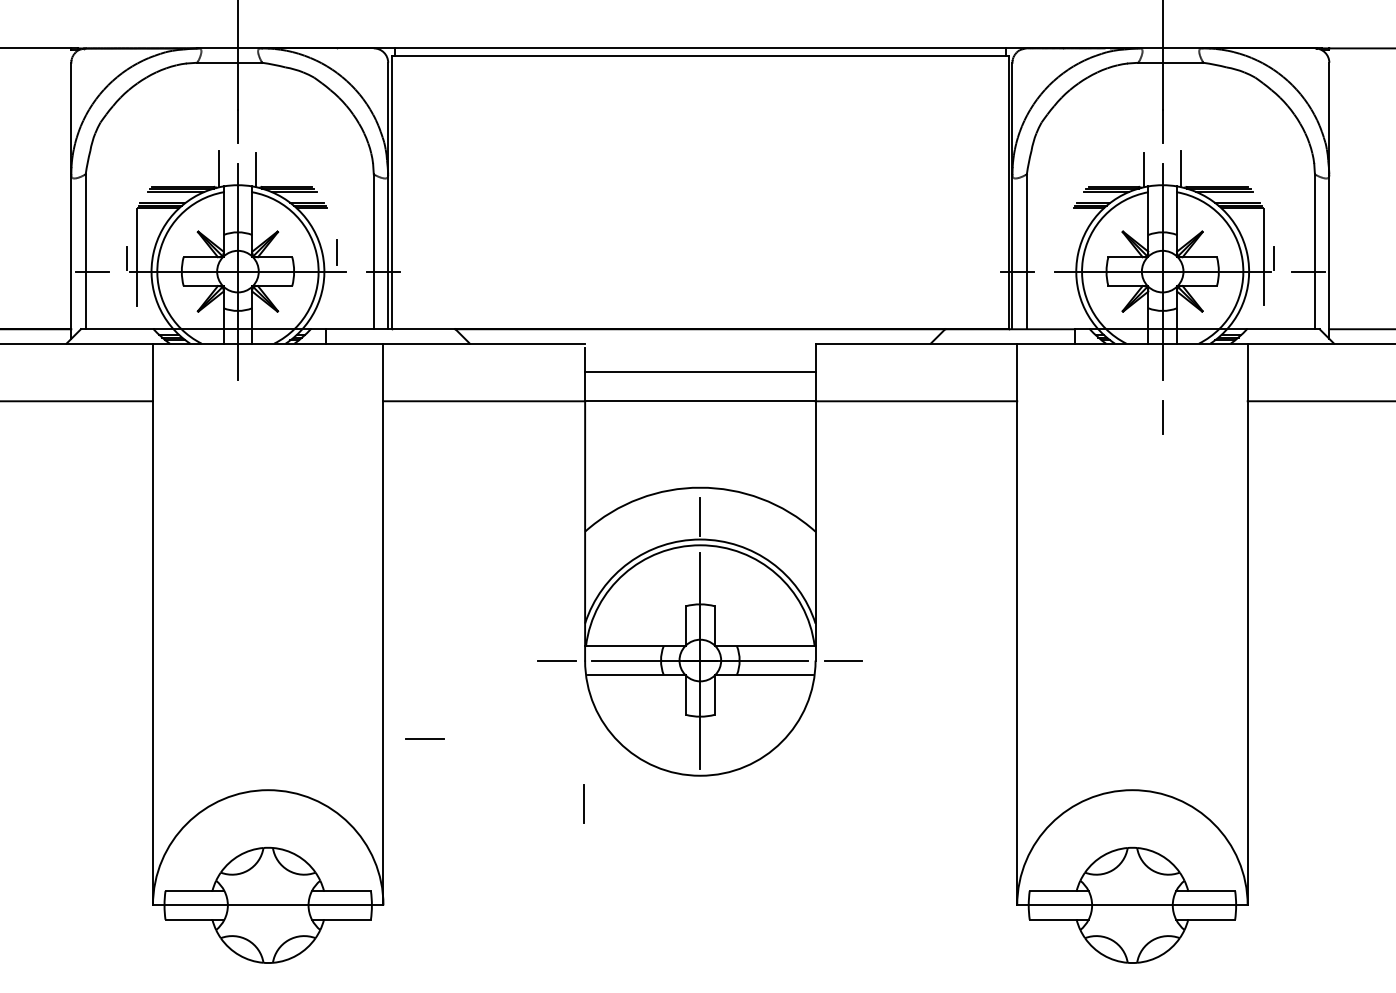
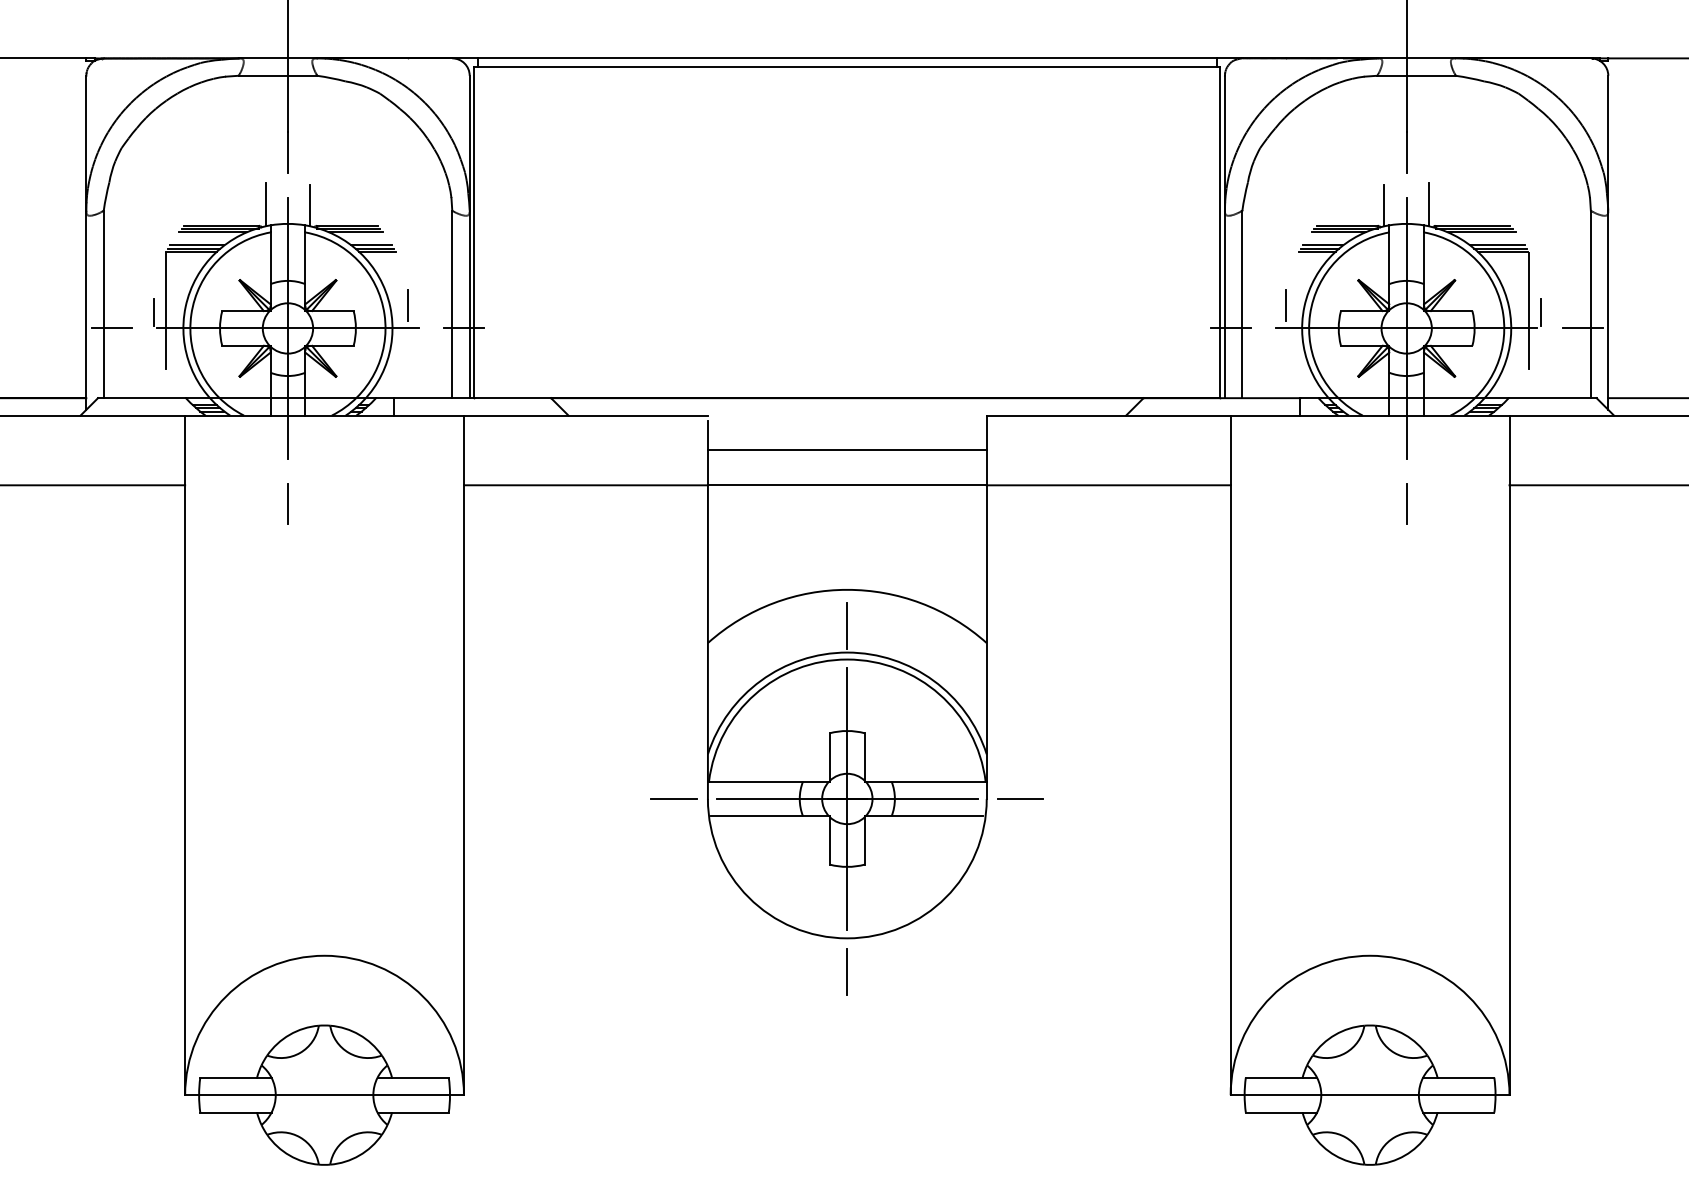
line: (1063, 252) -> (1286, 305), added
line: (237, 417) -> (287, 504), added
line: (424, 738) -> (513, 893), removed
line: (583, 803) -> (846, 971), moved

